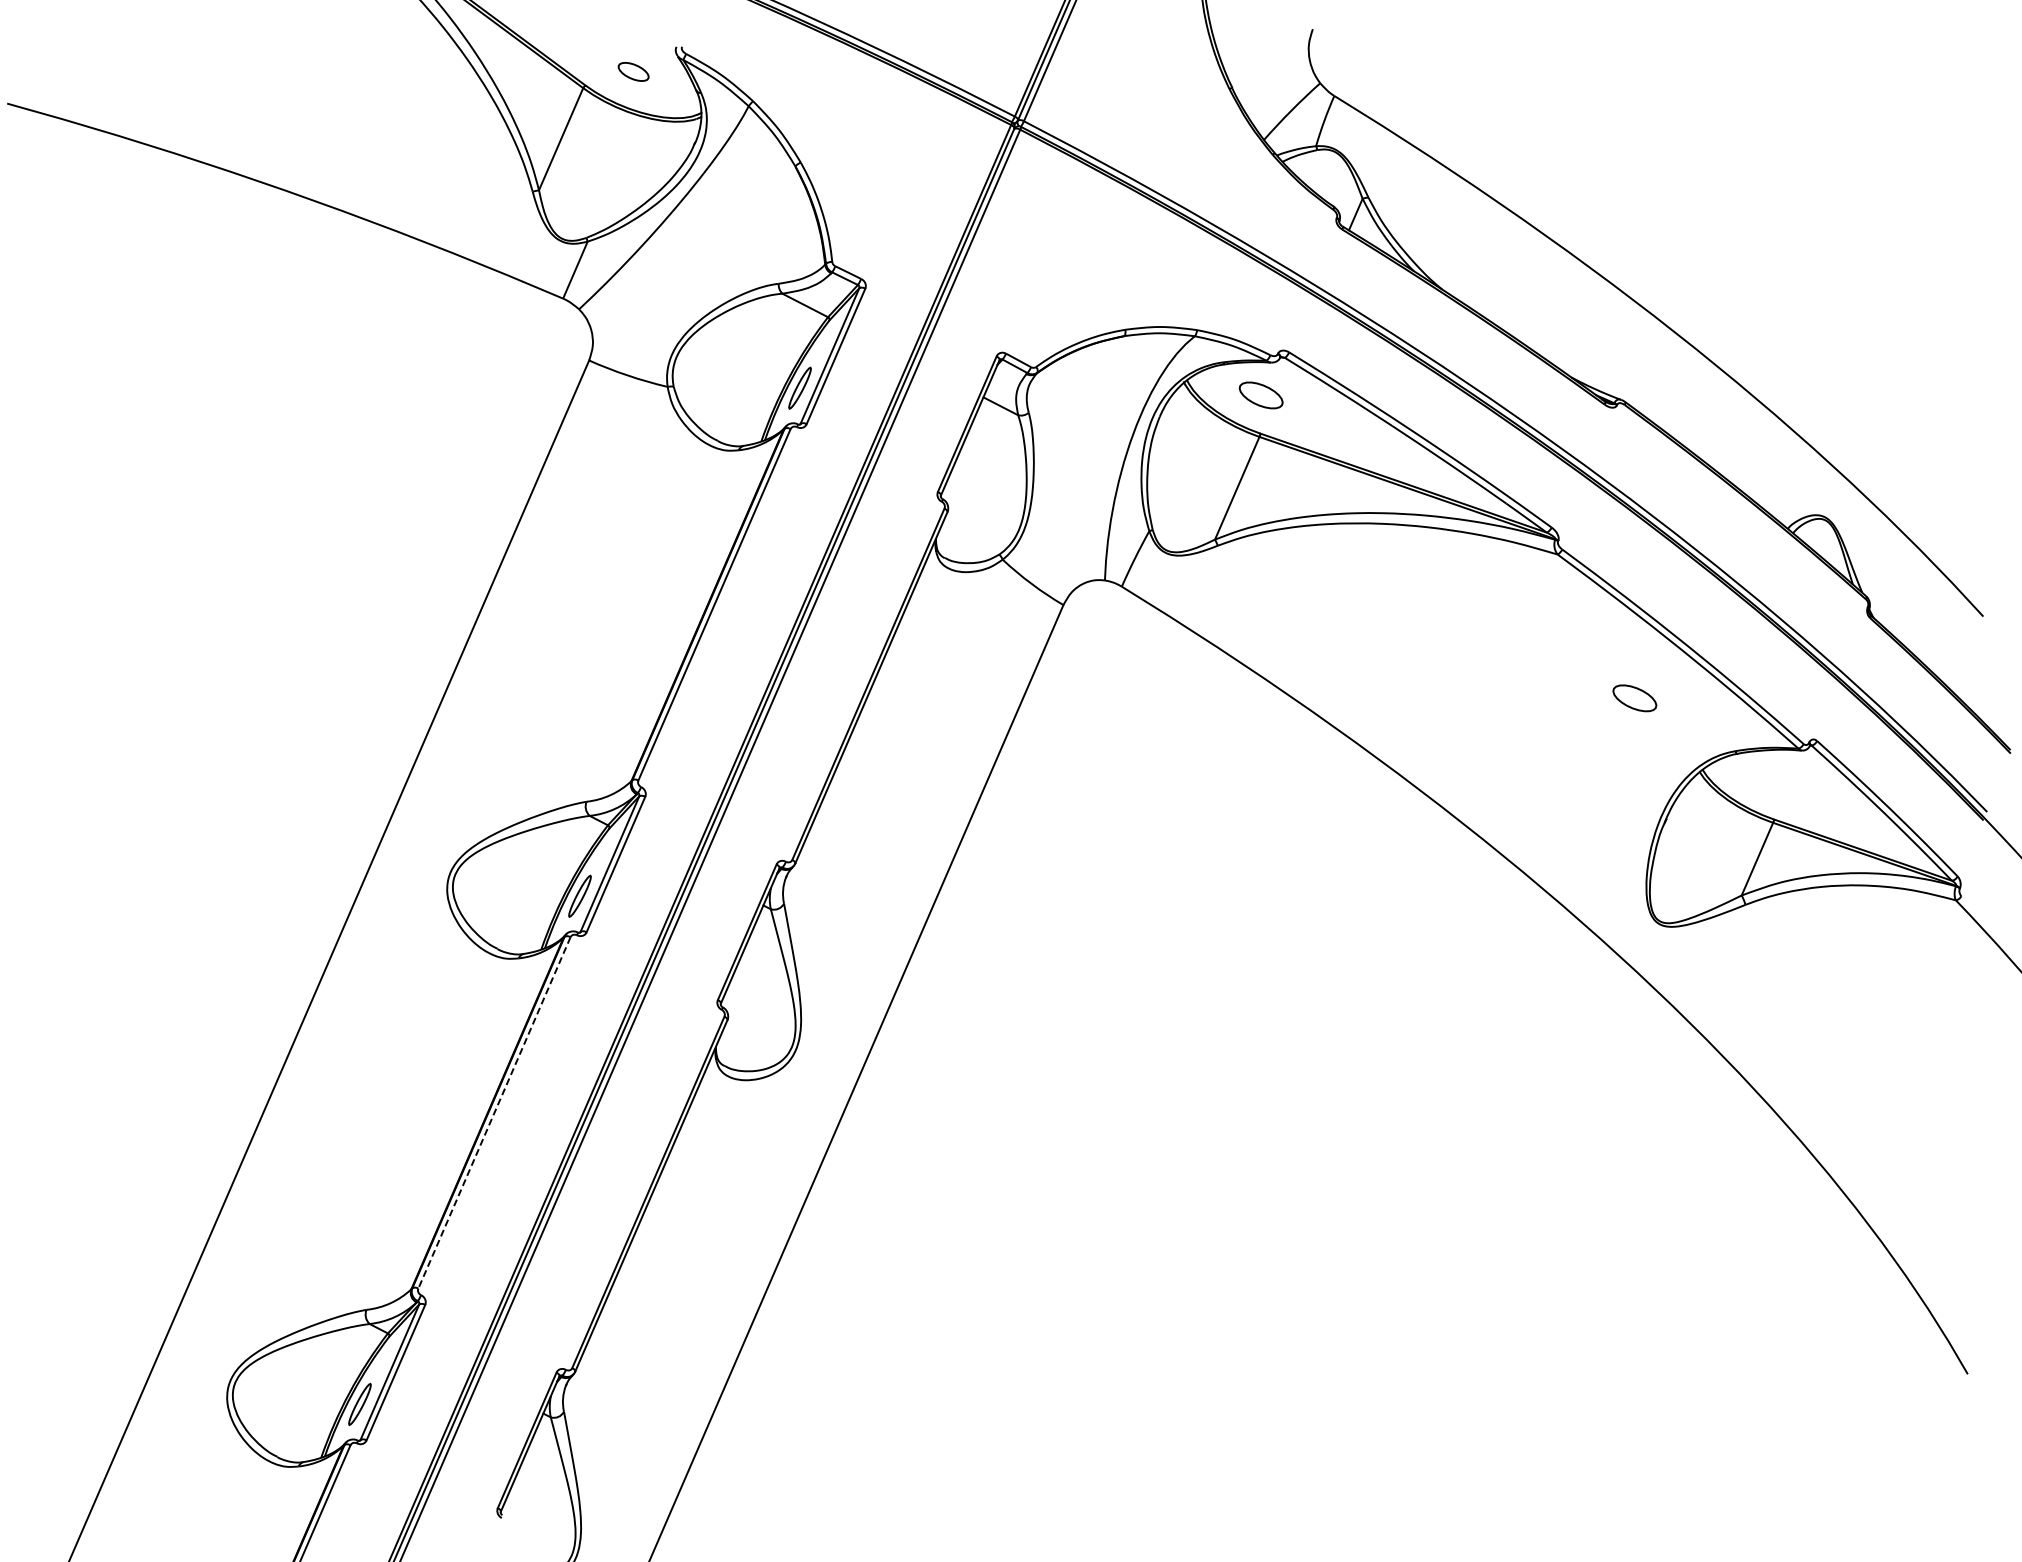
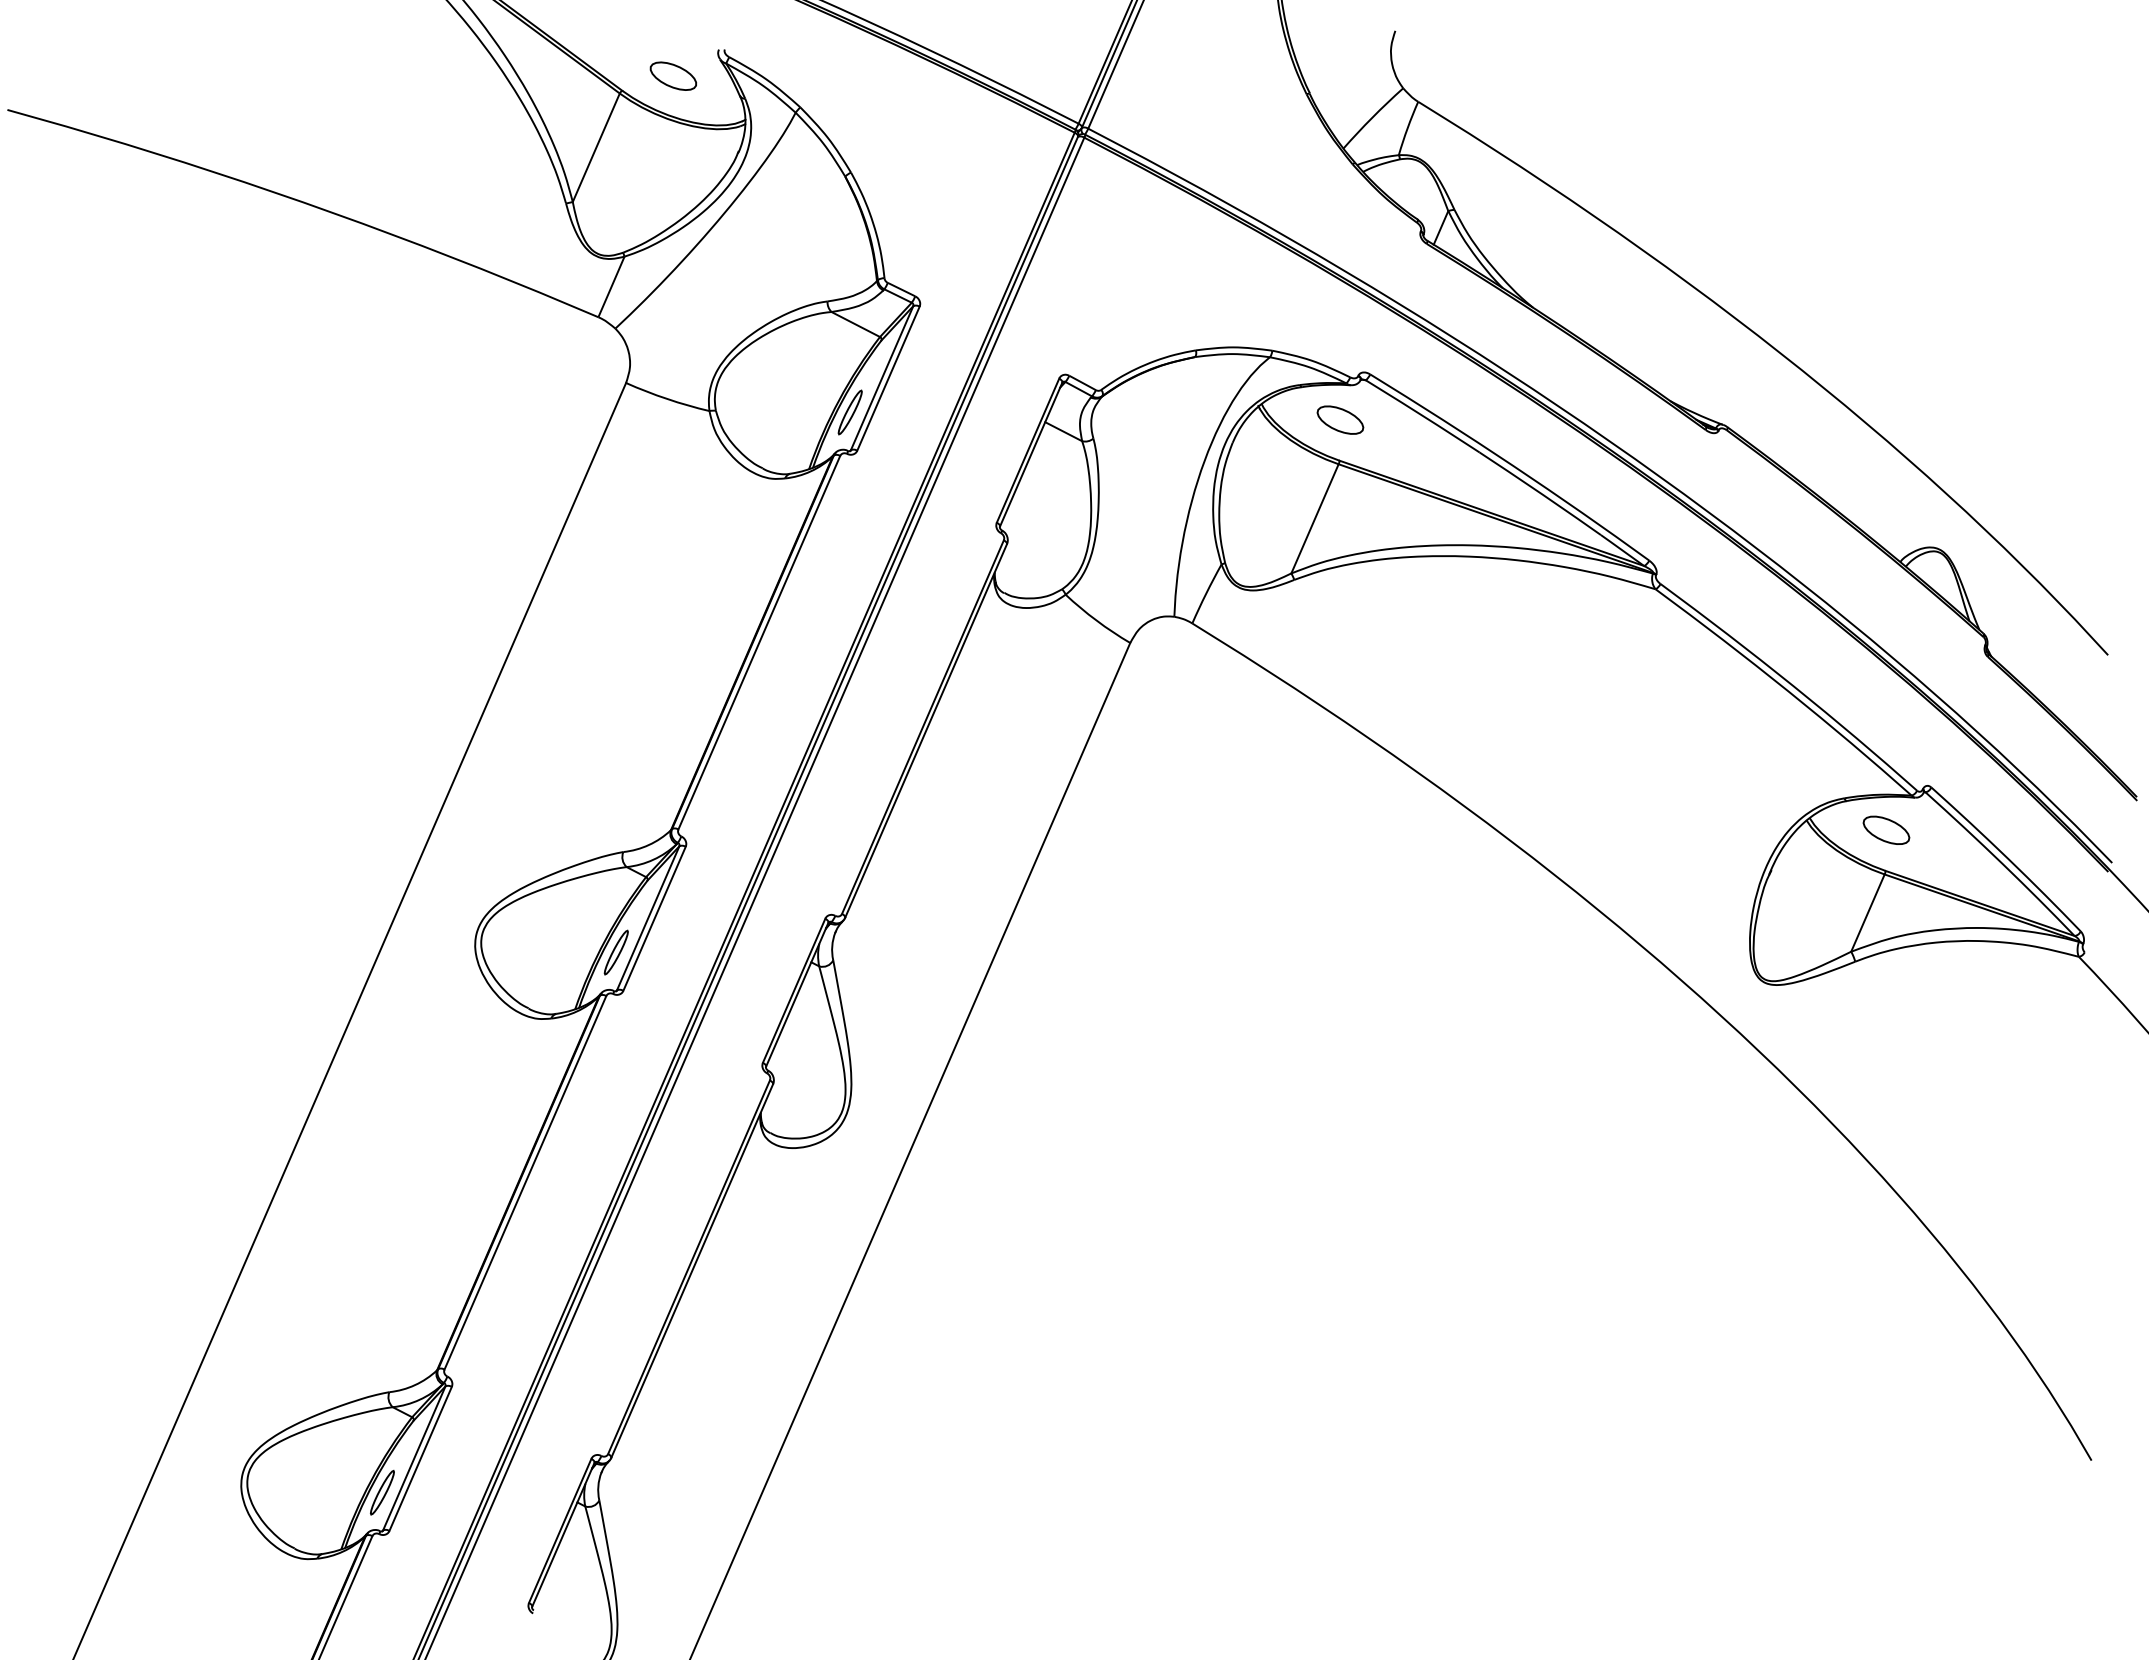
part: (633, 71) -> (673, 75), size x1.43
part: (1634, 698) -> (1886, 830), moved
line: (494, 1113) -> (525, 1183), dashed -> solid

